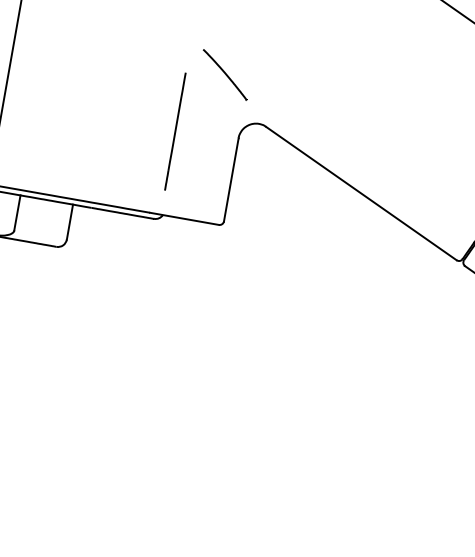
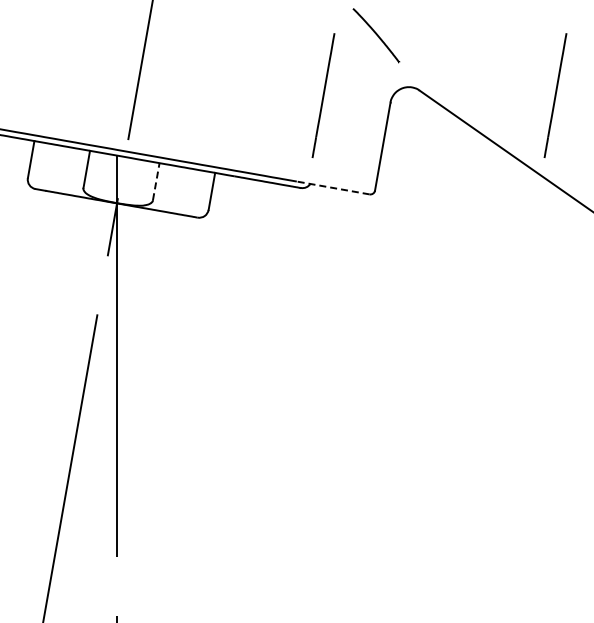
line: (394, 131) -> (555, 95), added
line: (17, 212) -> (156, 181), solid -> dashed
line: (184, 218) -> (333, 187), solid -> dashed

